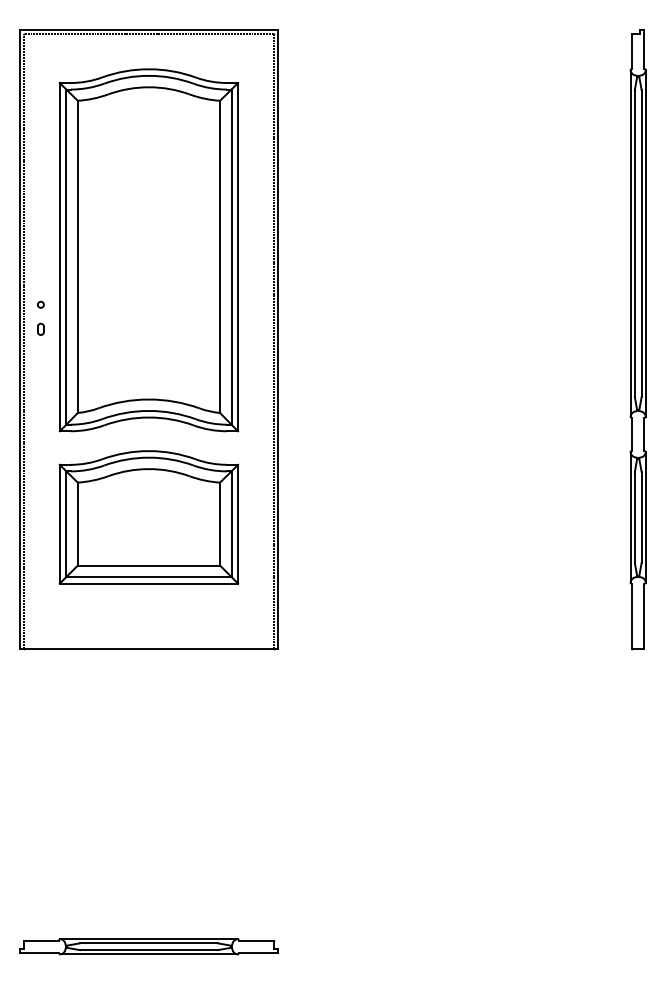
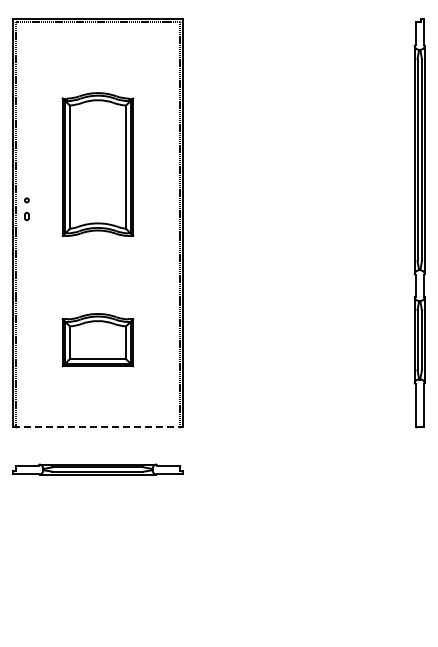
part: (148, 250) -> (97, 164), size x0.6
part: (148, 516) -> (97, 339), size x0.6
line: (148, 648) -> (97, 426), solid -> dashed
part: (148, 946) -> (97, 469), moved

